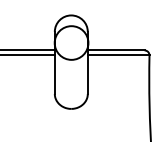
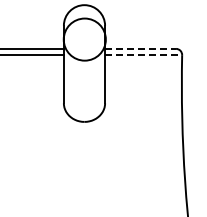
line: (116, 50) -> (141, 48), solid -> dashed
line: (118, 55) -> (143, 55), solid -> dashed

